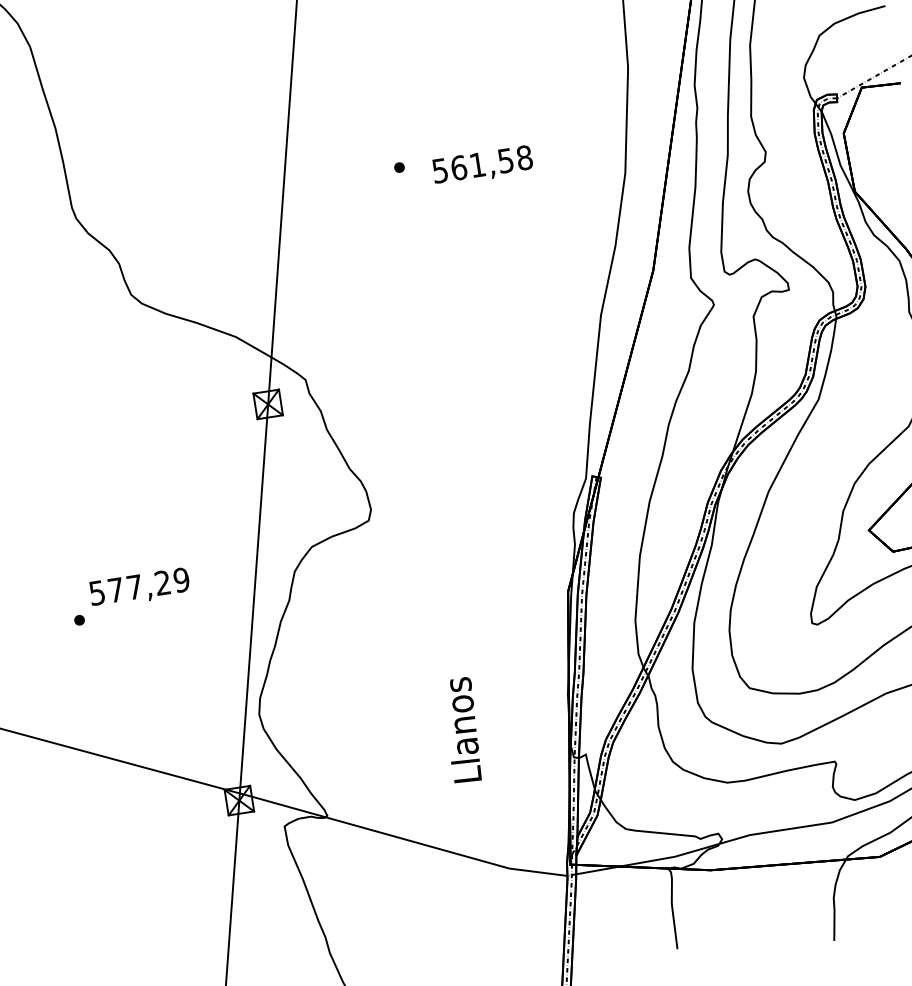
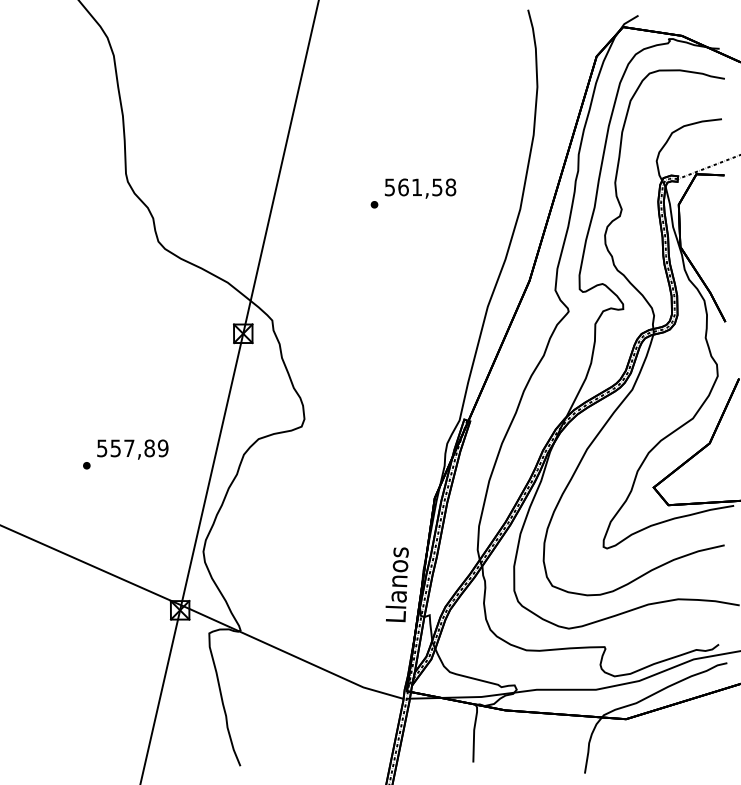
part: (399, 167) -> (374, 204), moved
text: (139, 586) -> (132, 448), 577,29 -> 557,89
text: (461, 730) -> (396, 584), moved

